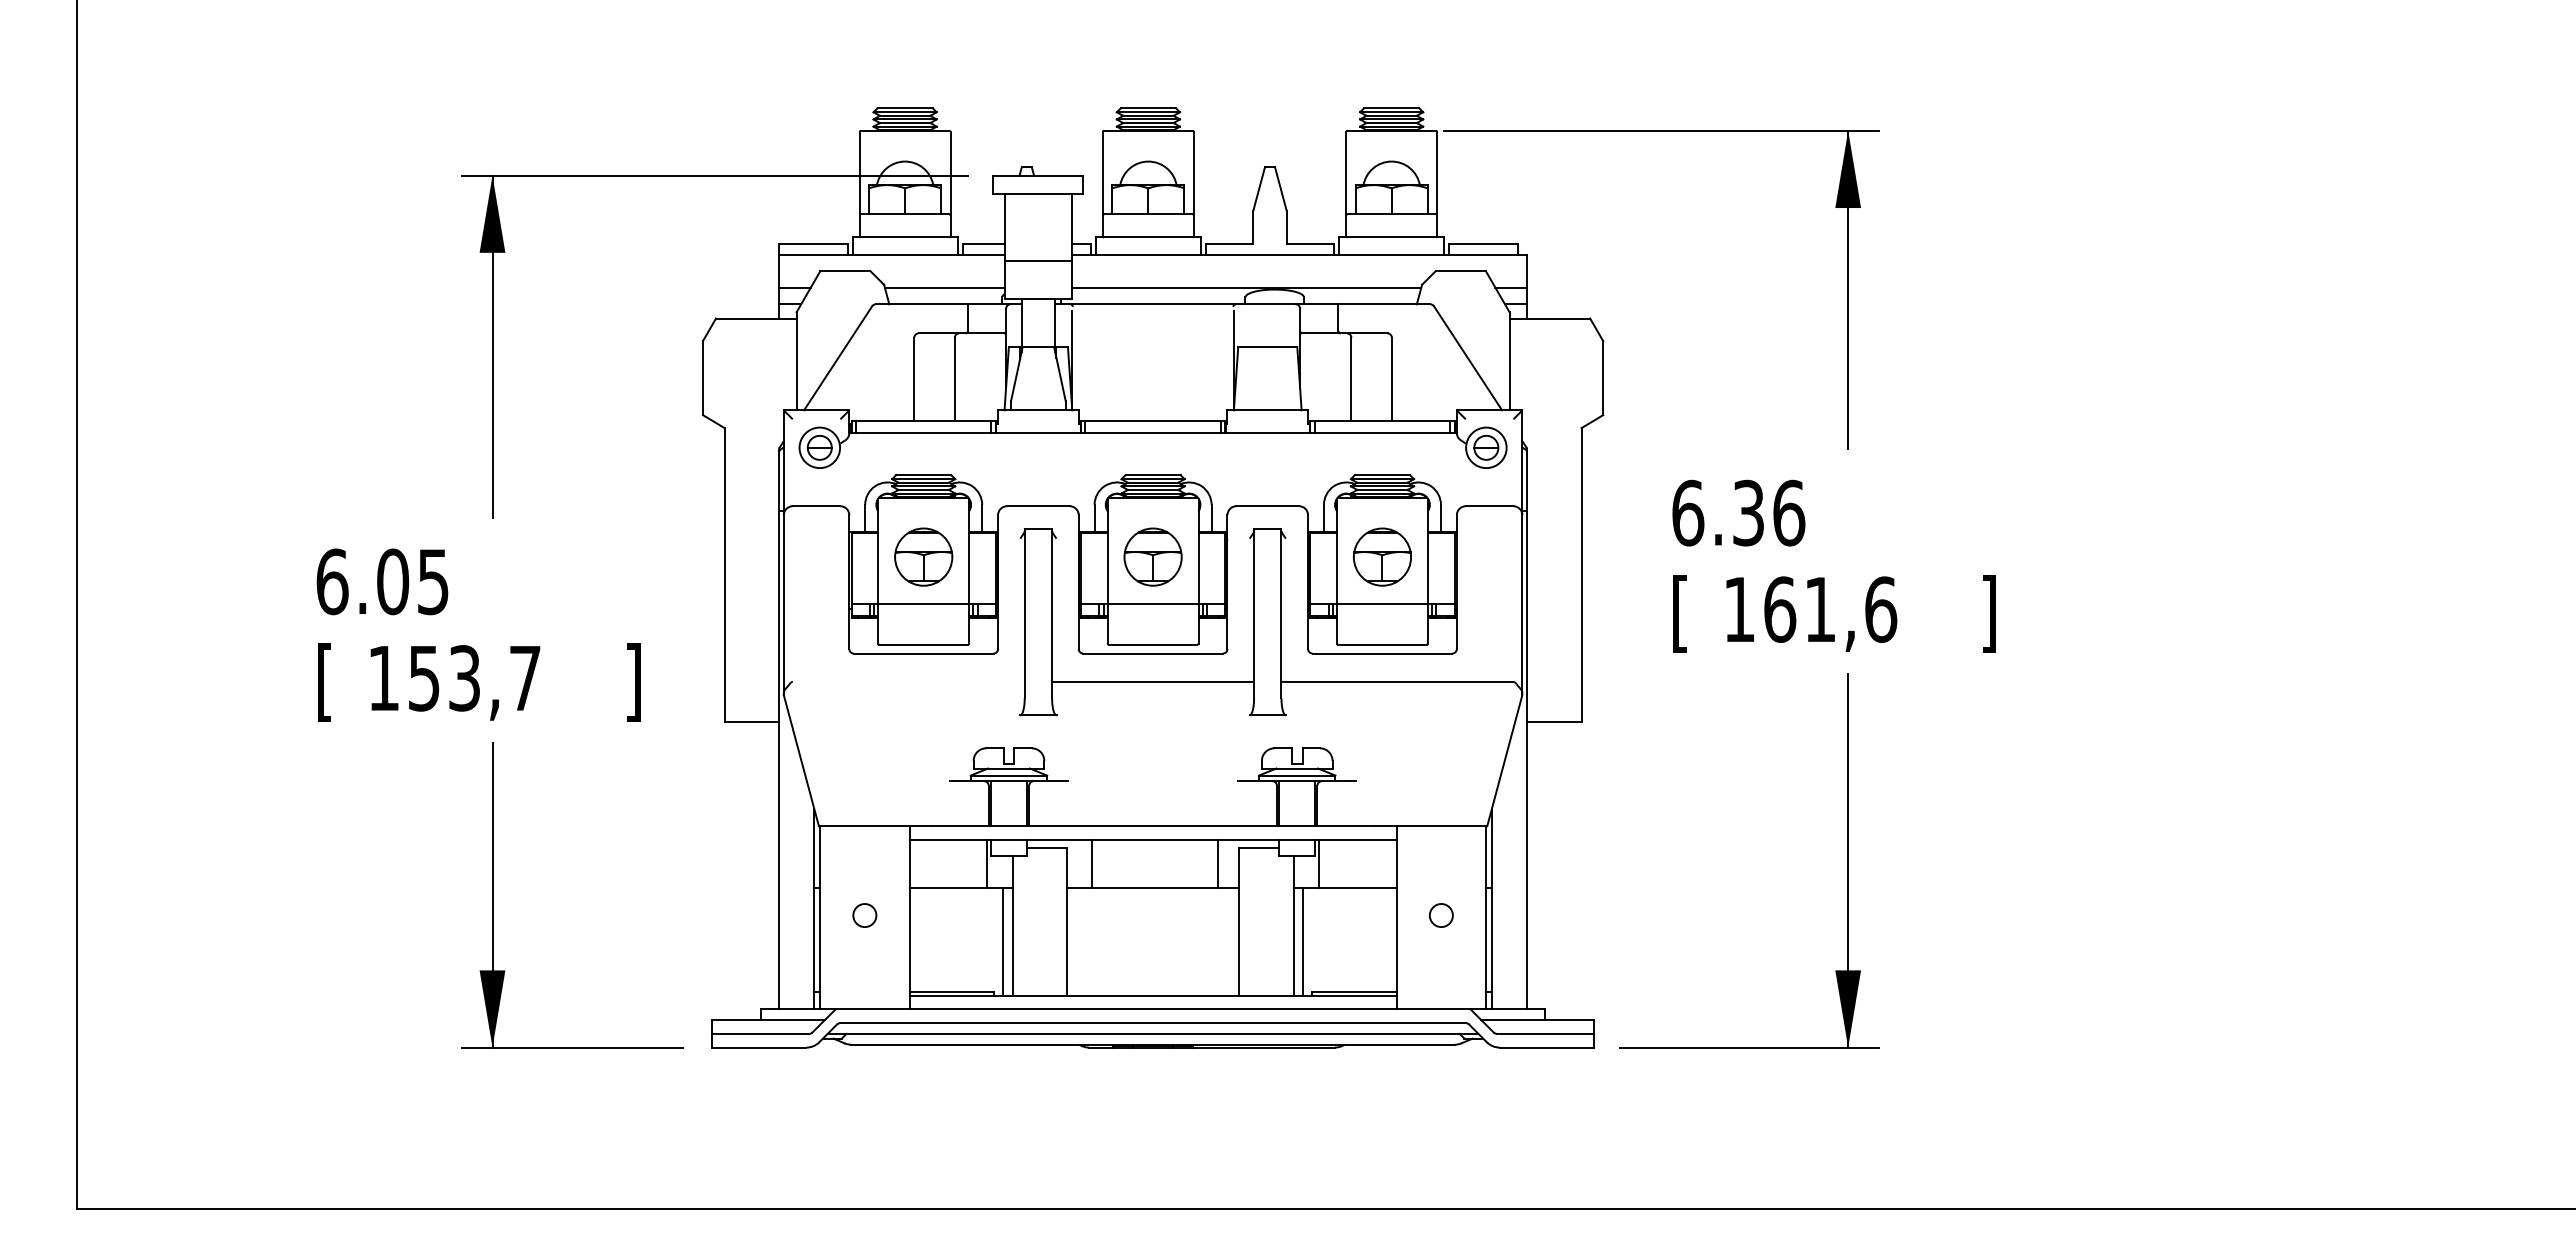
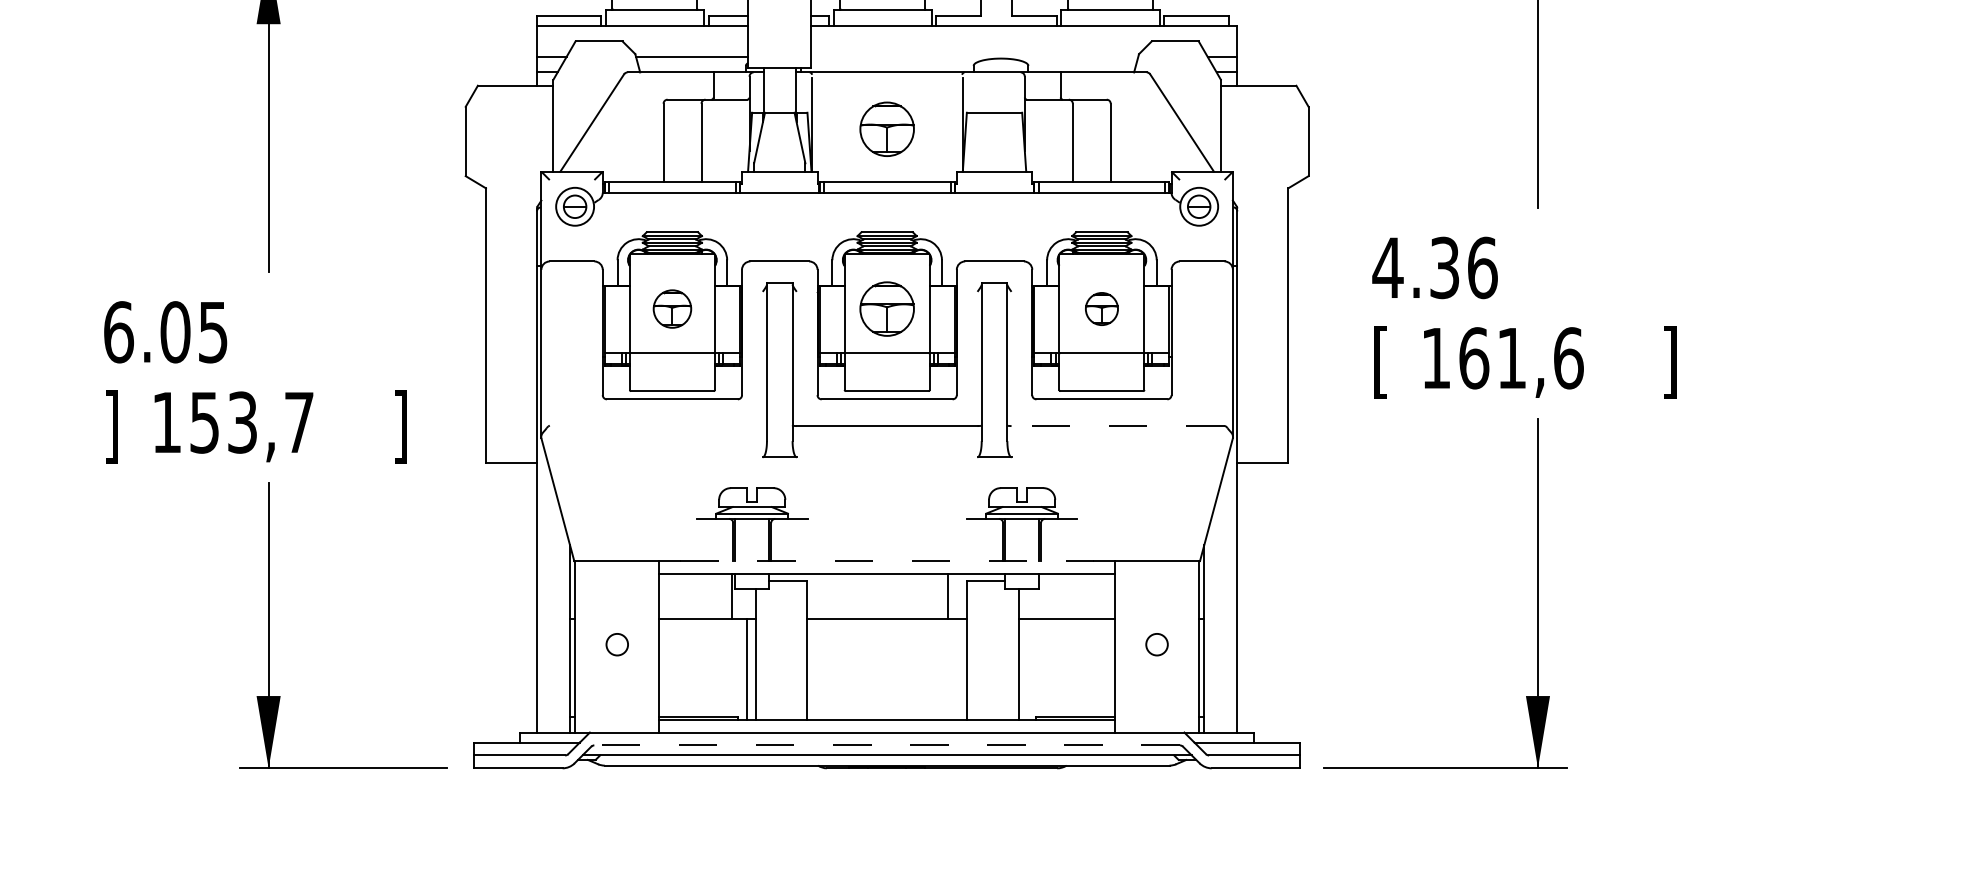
line: (1038, 260) -> (779, 31), removed
line: (1246, 287) -> (974, 56), removed
part: (1152, 364) -> (886, 128), added
text: (1687, 512) -> (1387, 267), 6.36 -> 4.36
part: (923, 556) -> (672, 308), size x0.7
part: (1382, 556) -> (1101, 308), size x0.6
text: (324, 682) -> (111, 426), [ -> ]
line: (1399, 682) -> (1117, 426), solid -> dashed
line: (1153, 826) -> (887, 561), solid -> dashed
line: (1091, 863) -> (829, 595), removed
line: (1319, 863) -> (1042, 595), removed
line: (1302, 941) -> (1027, 668), removed
line: (1153, 1023) -> (887, 745), solid -> dashed

